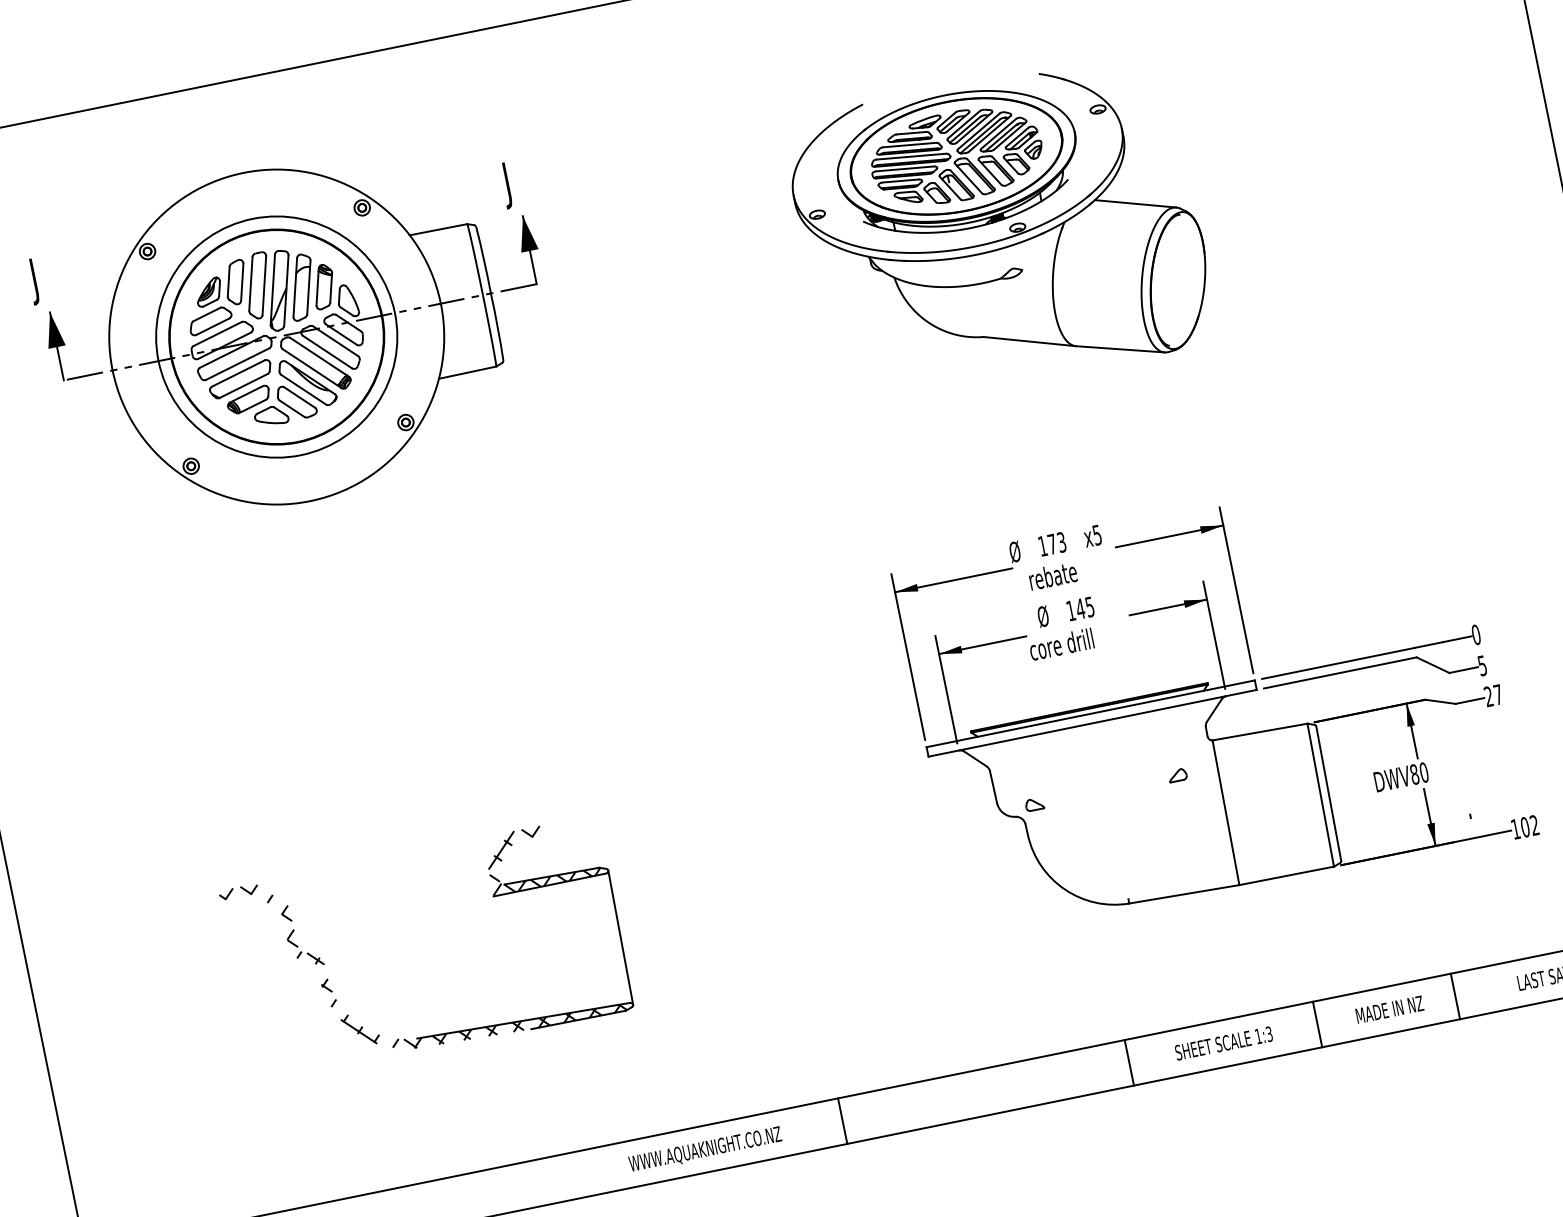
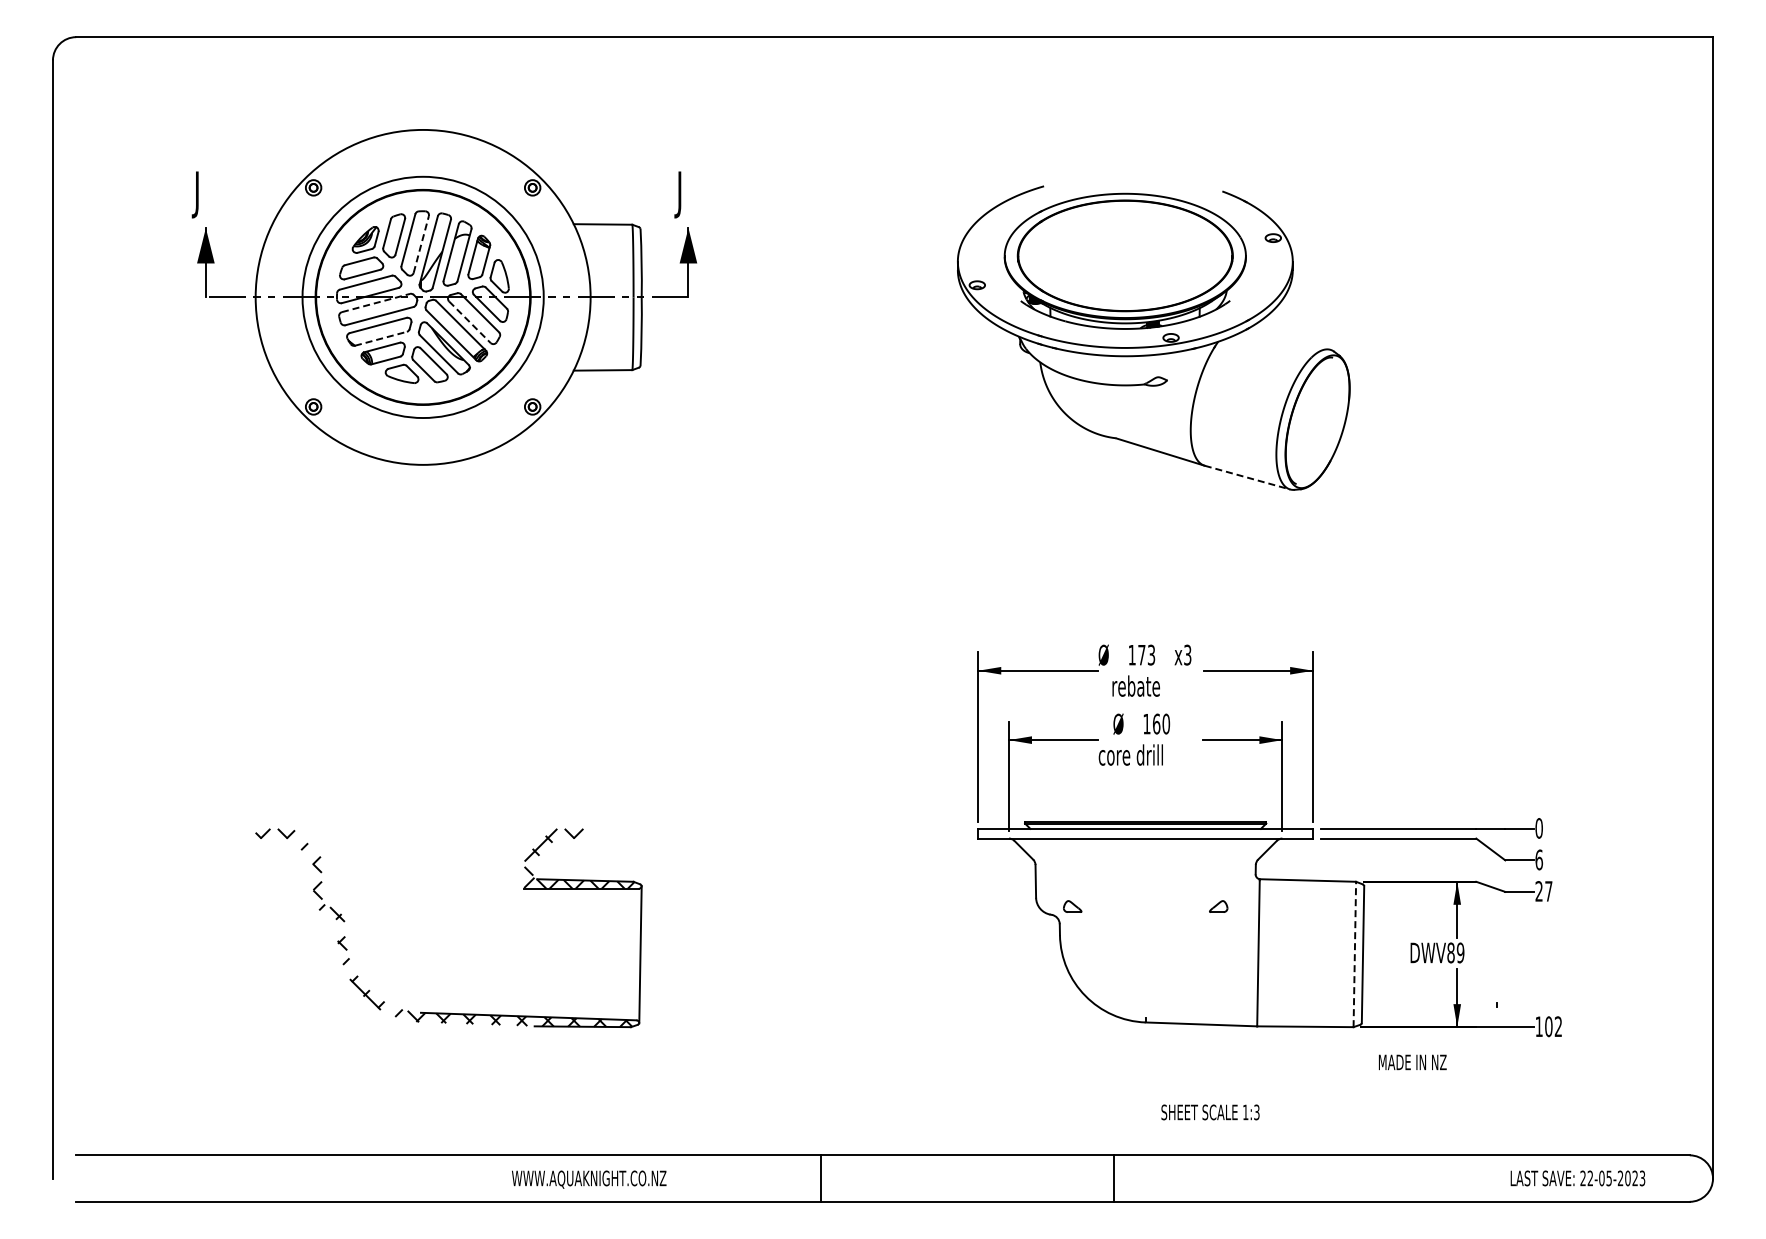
part: (956, 156) -> (1125, 256), removed
line: (1135, 203) -> (1291, 337), removed
line: (264, 285) -> (421, 244), solid -> dashed
line: (1121, 348) -> (1248, 477), solid -> dashed
line: (232, 351) -> (376, 302), solid -> dashed
line: (328, 352) -> (470, 322), solid -> dashed
line: (243, 385) -> (380, 338), solid -> dashed
text: (1096, 534) -> (1187, 654), x5 -> x3
text: (1085, 607) -> (1161, 723), 145 -> 160
text: (1482, 665) -> (1539, 859), 5 -> 6
text: (1423, 772) -> (1460, 952), DWV80 -> DWV89
line: (1320, 795) -> (1354, 954), solid -> dashed
line: (1455, 996) -> (1446, 1178), removed
text: (1389, 1009) -> (1412, 1062), moved
line: (1318, 1024) -> (1306, 1178), removed
text: (1223, 1043) -> (1210, 1112), moved
text: (705, 1149) -> (589, 1179), moved

